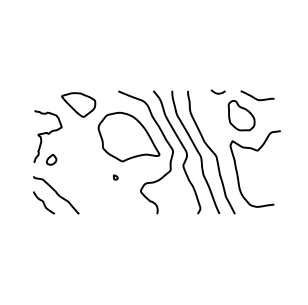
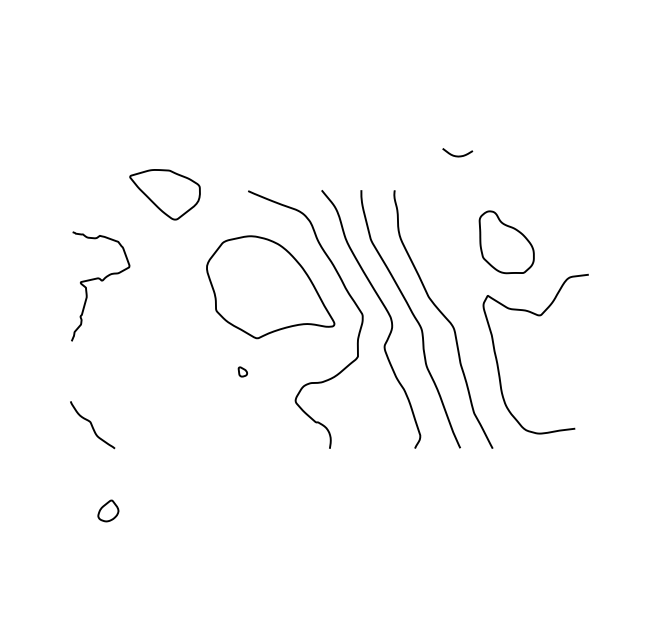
curve: (217, 92) -> (456, 153), moved
curve: (255, 97) -> (535, 204), removed
part: (78, 104) -> (164, 193), moved
part: (51, 159) -> (108, 510), moved
curve: (56, 194) -> (118, 407), removed

